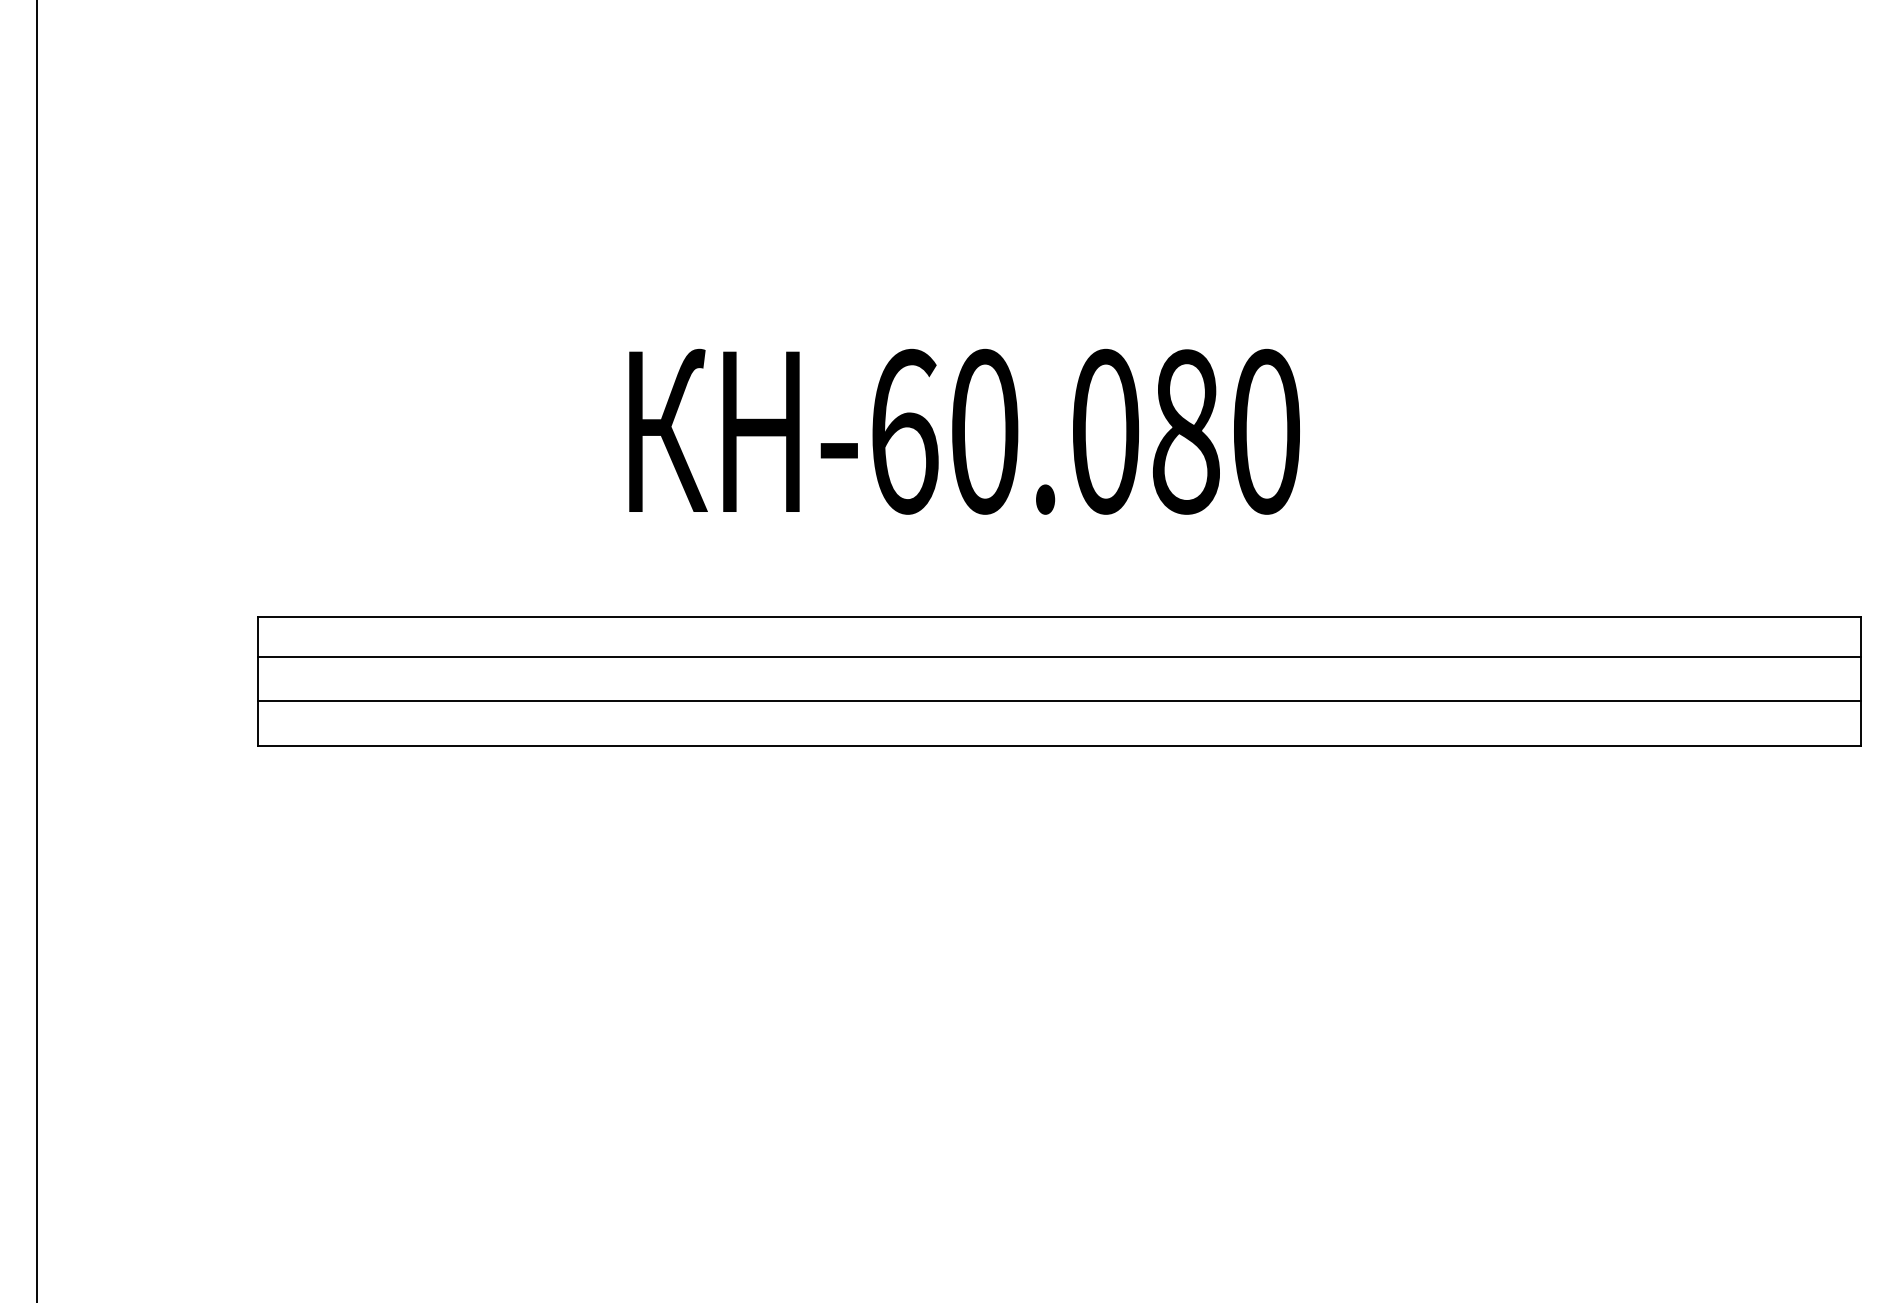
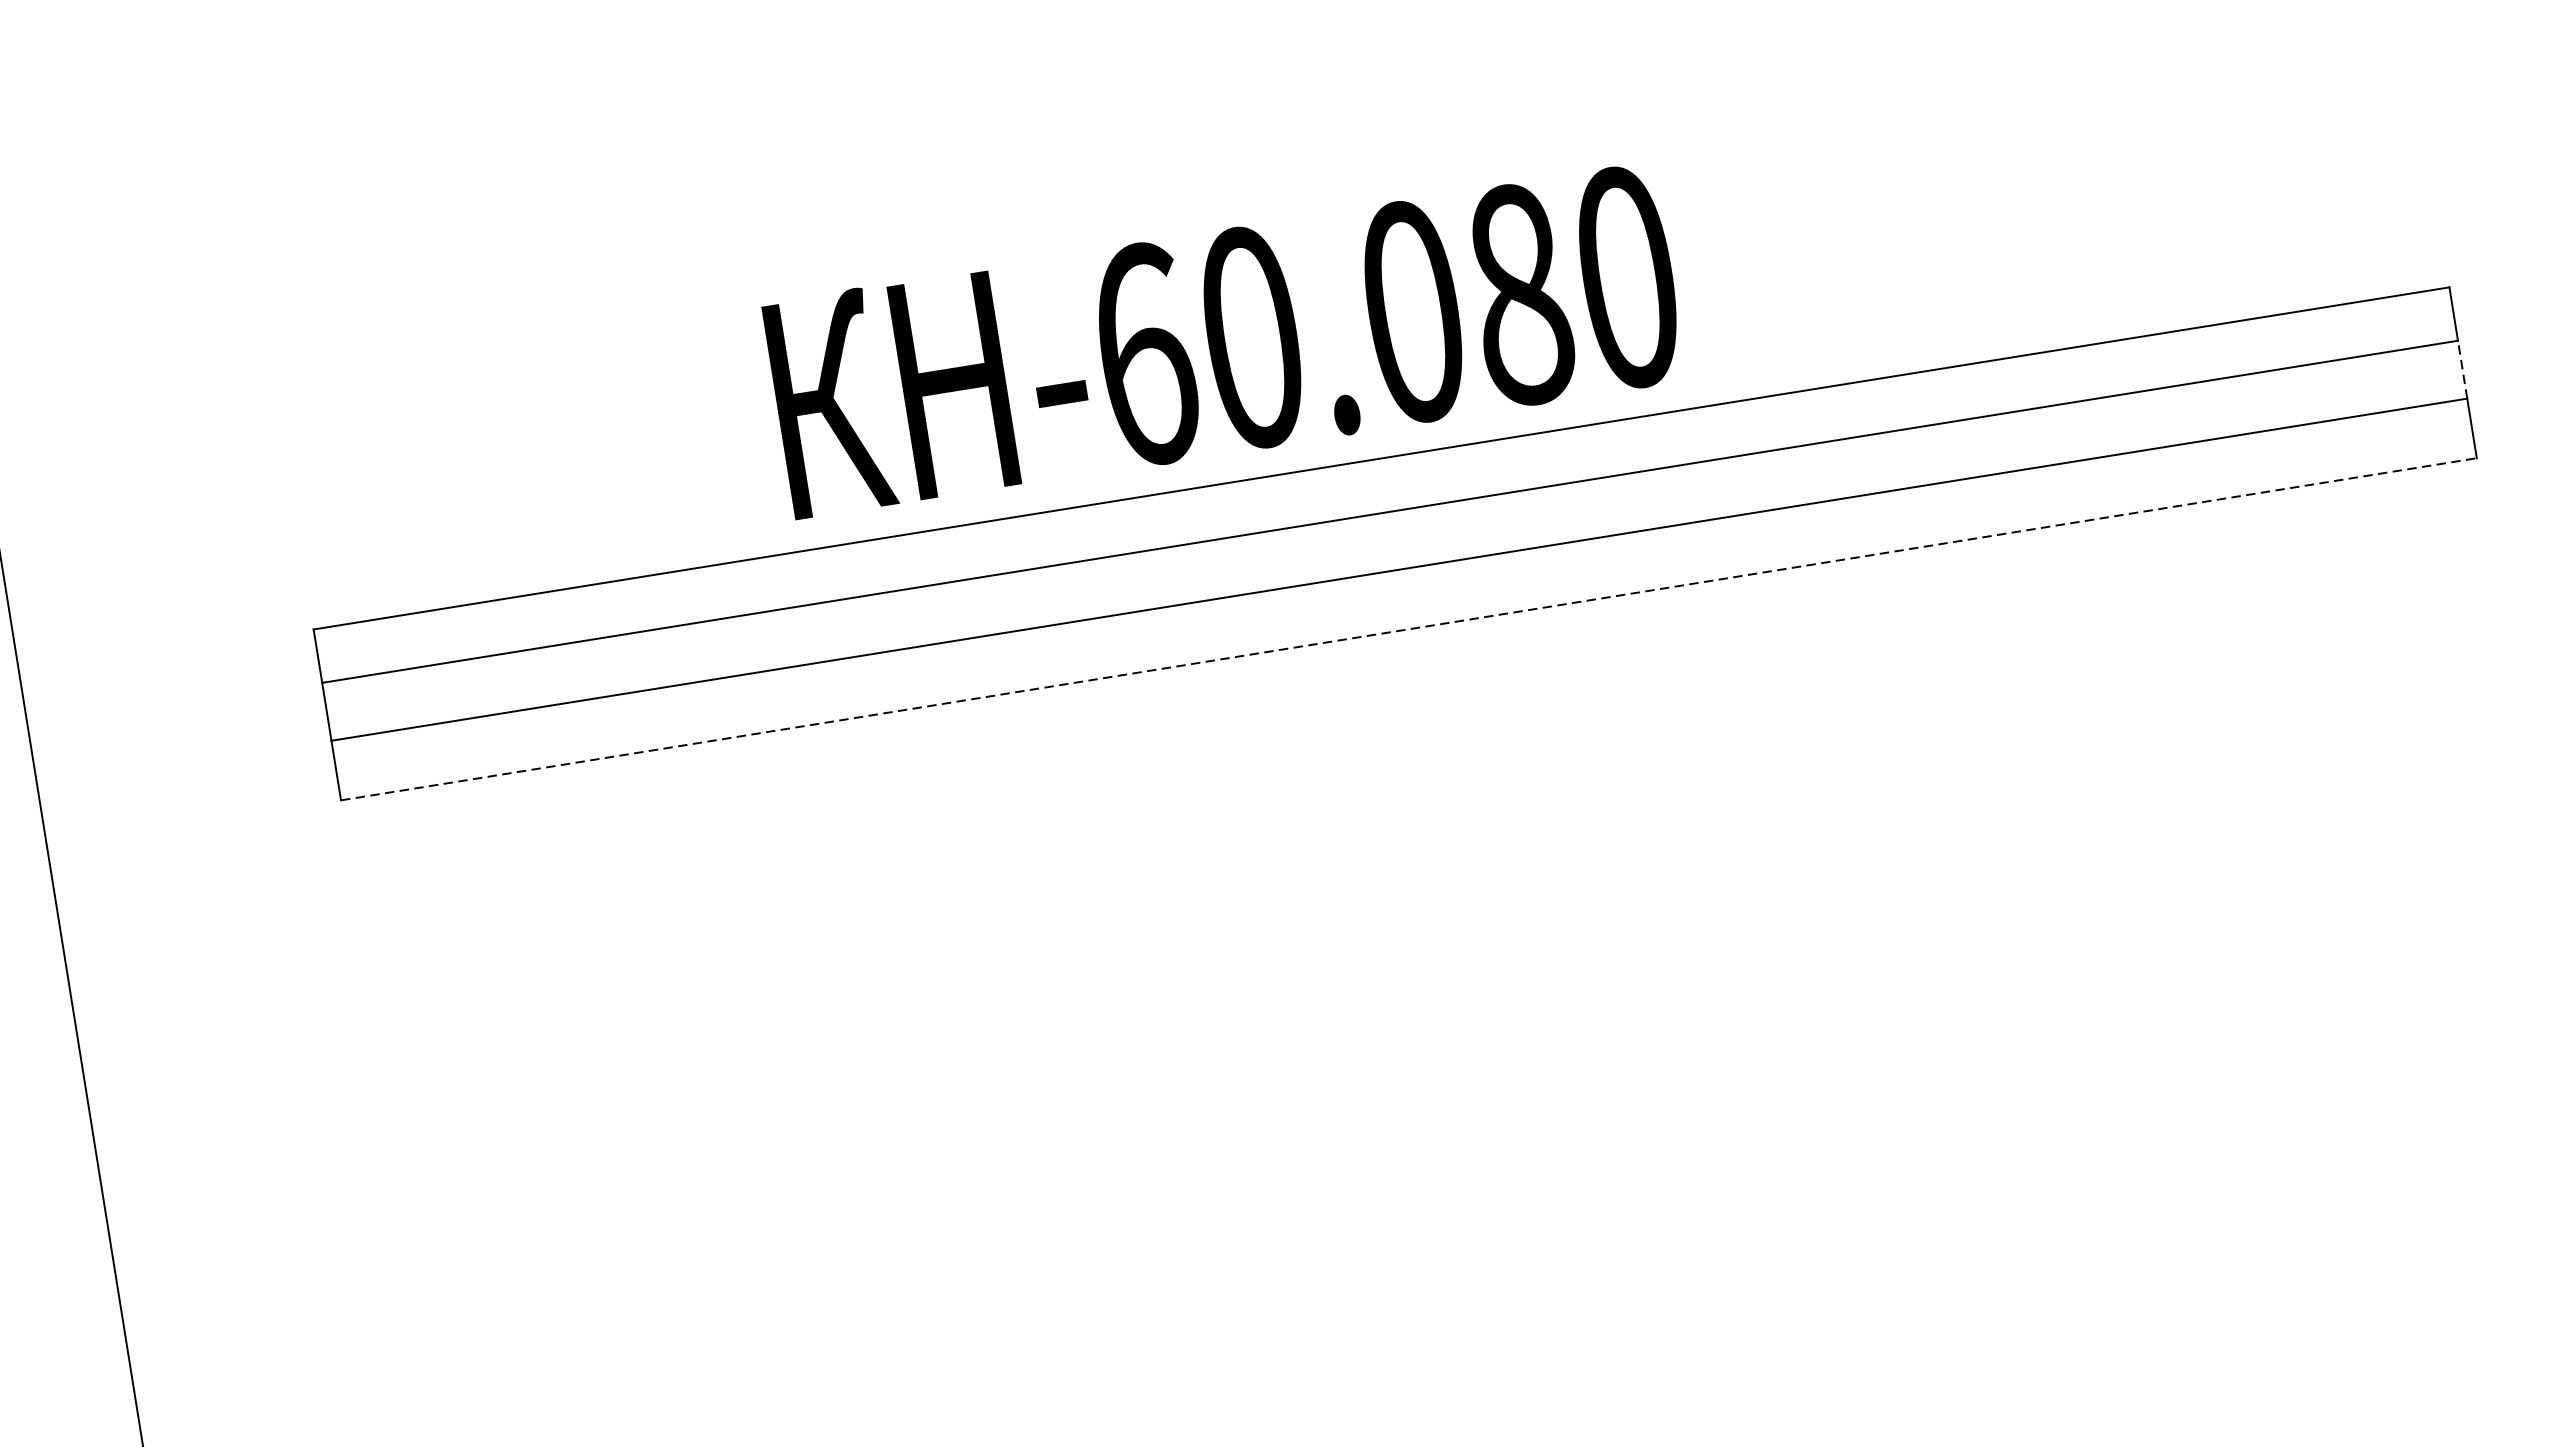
text: (964, 431) -> (1224, 341), moved
line: (1861, 679) -> (2463, 370), solid -> dashed
line: (1059, 745) -> (1408, 629), solid -> dashed

